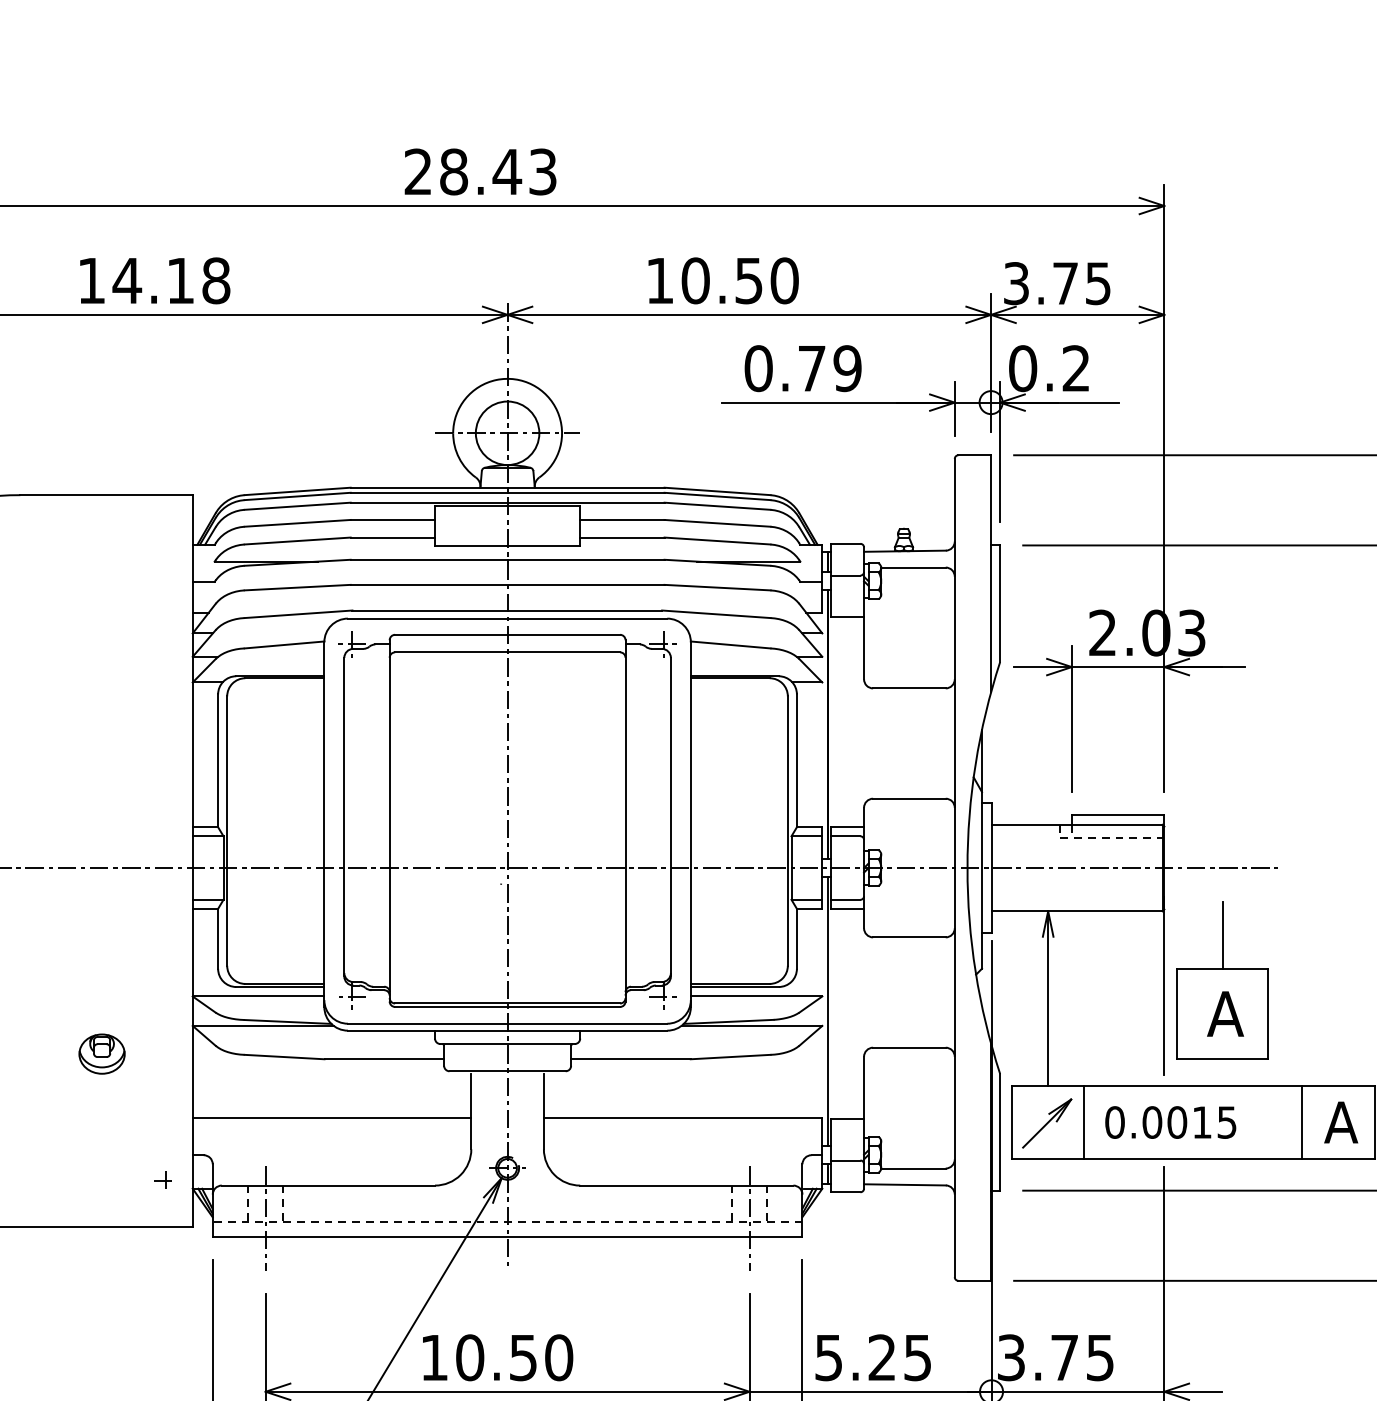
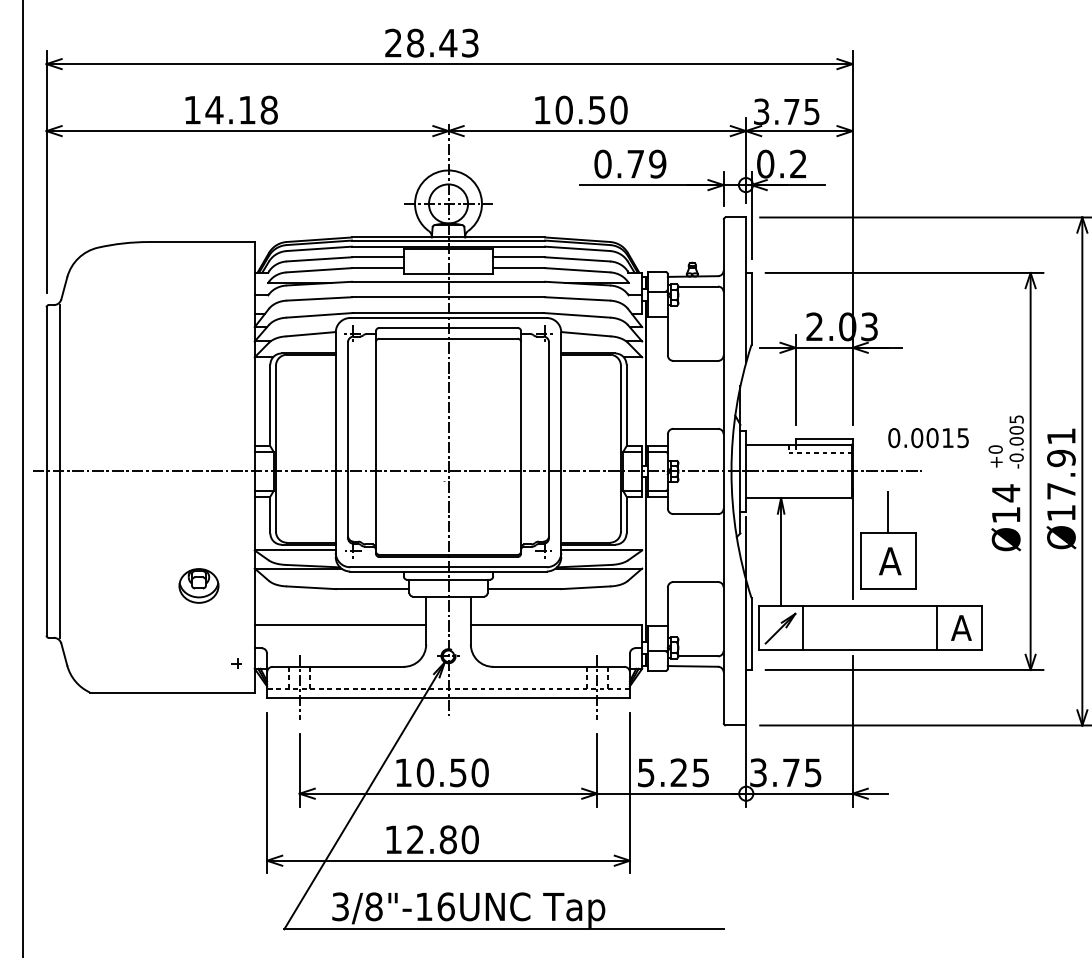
part: (101, 1053) -> (198, 585), size x1.4
text: (1170, 1123) -> (928, 438), moved

